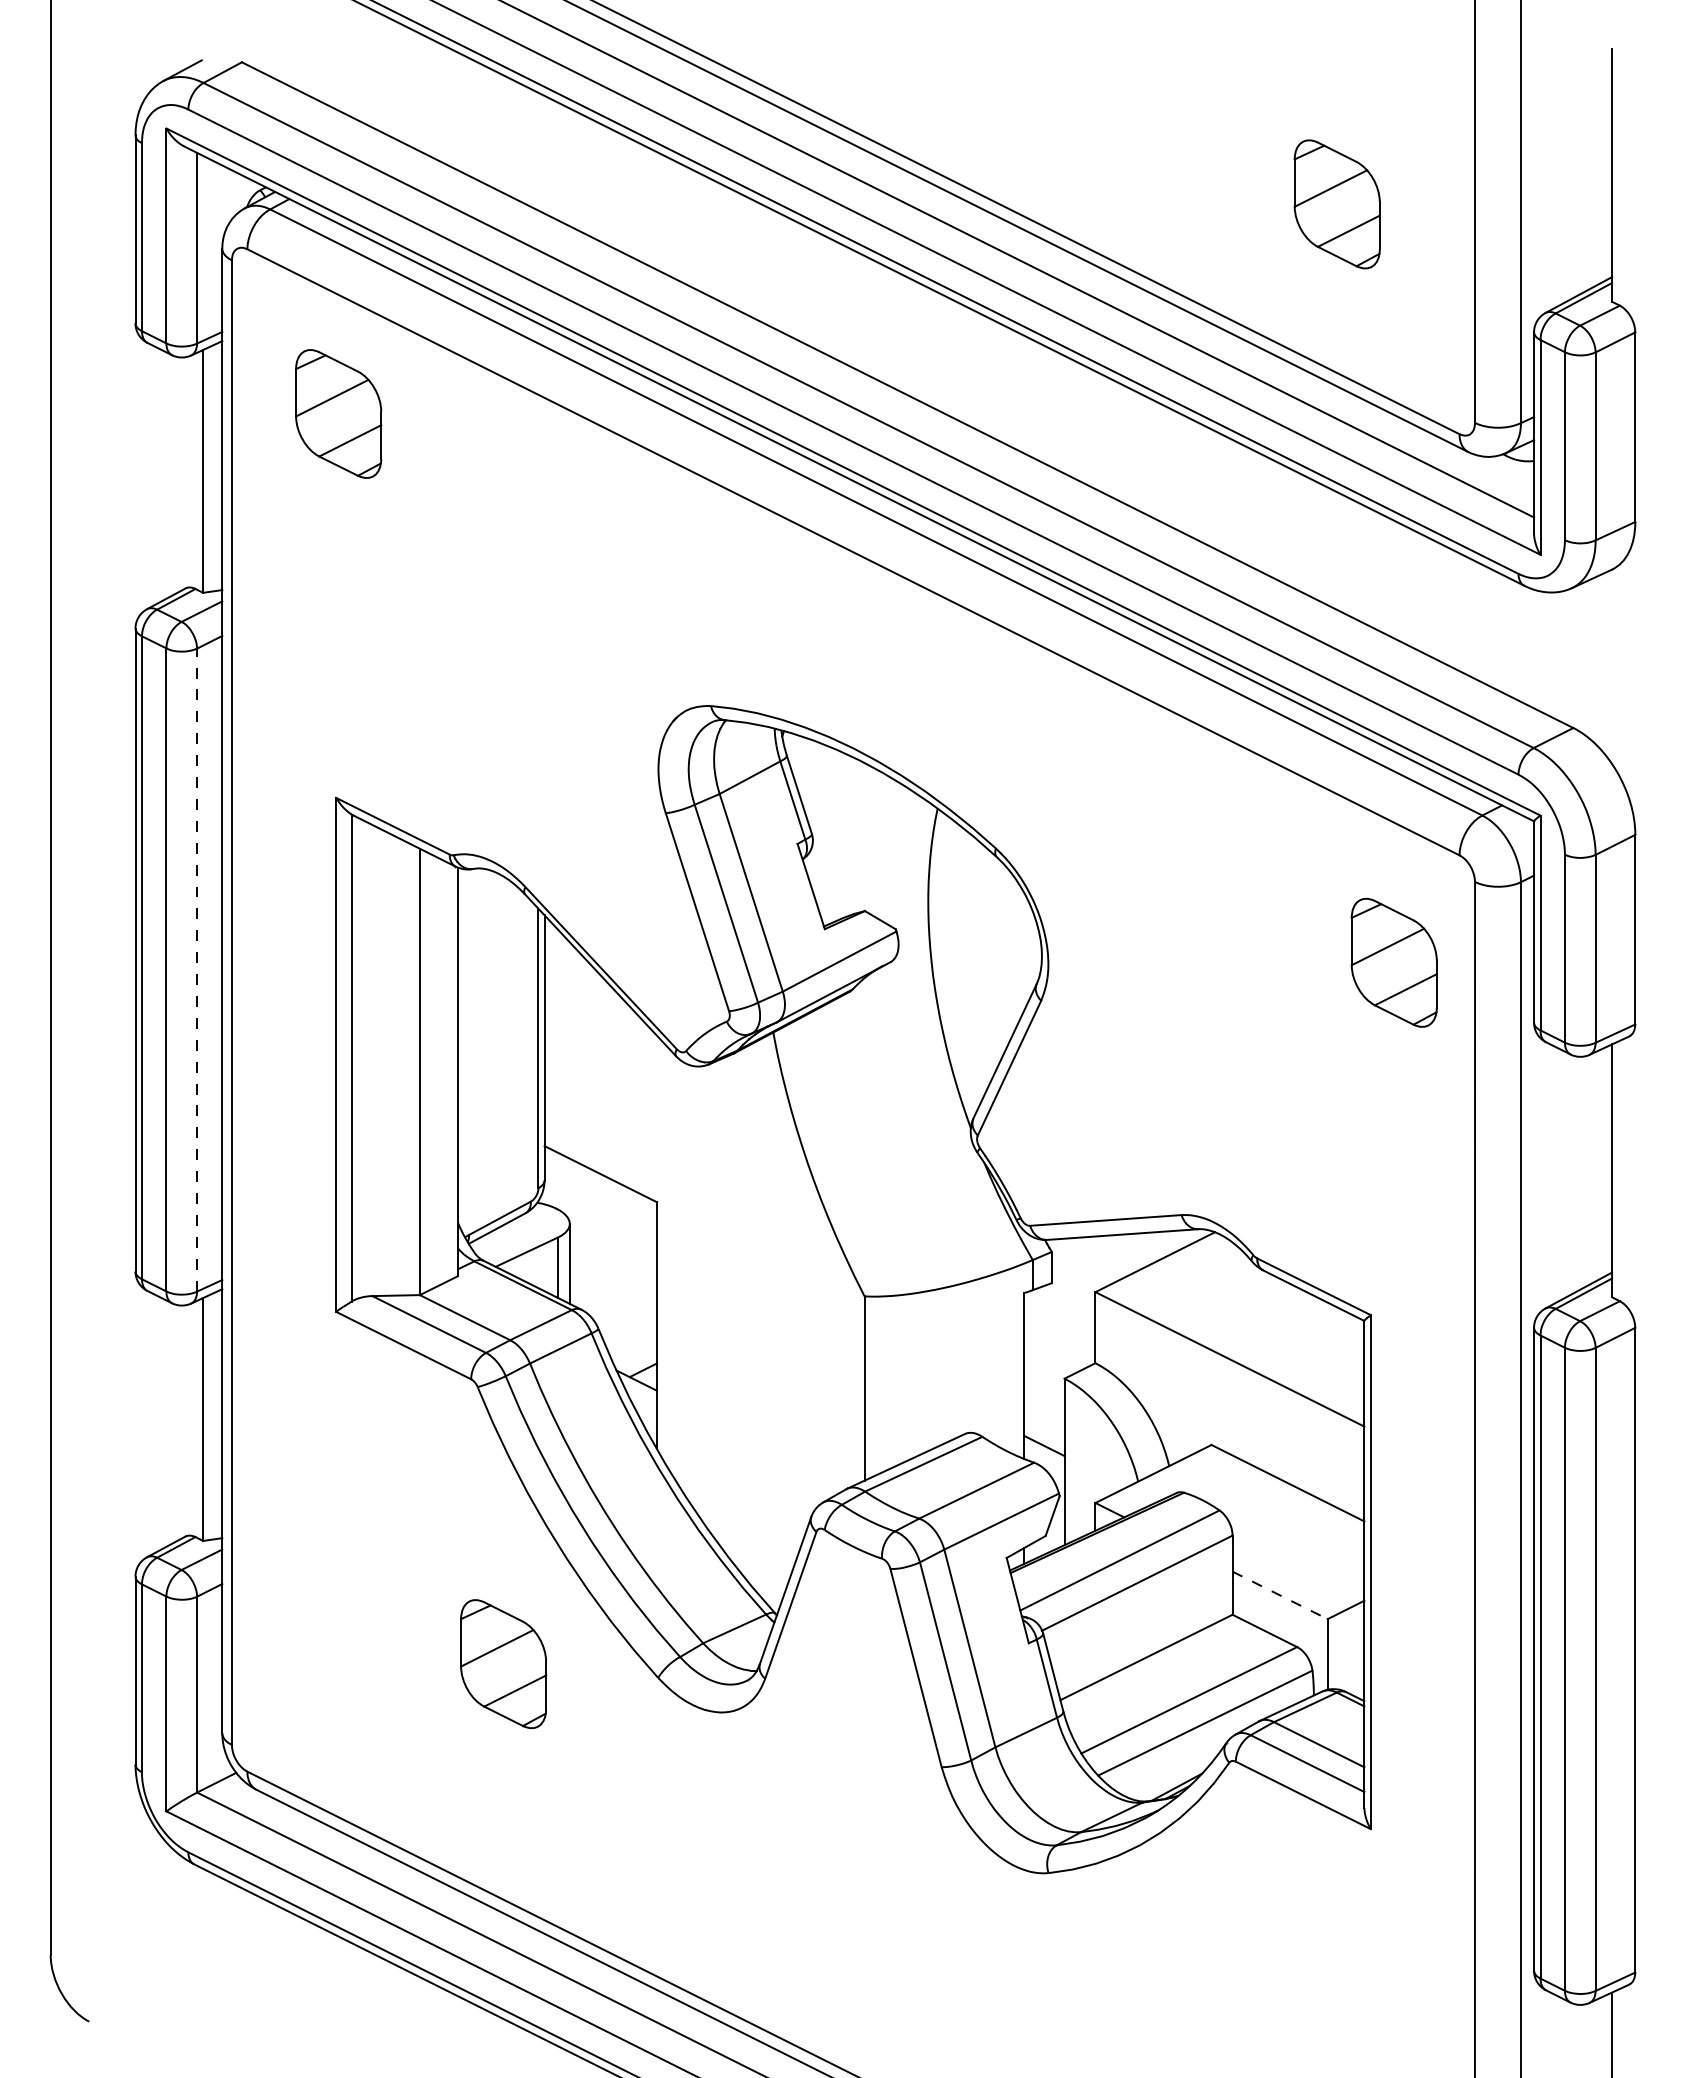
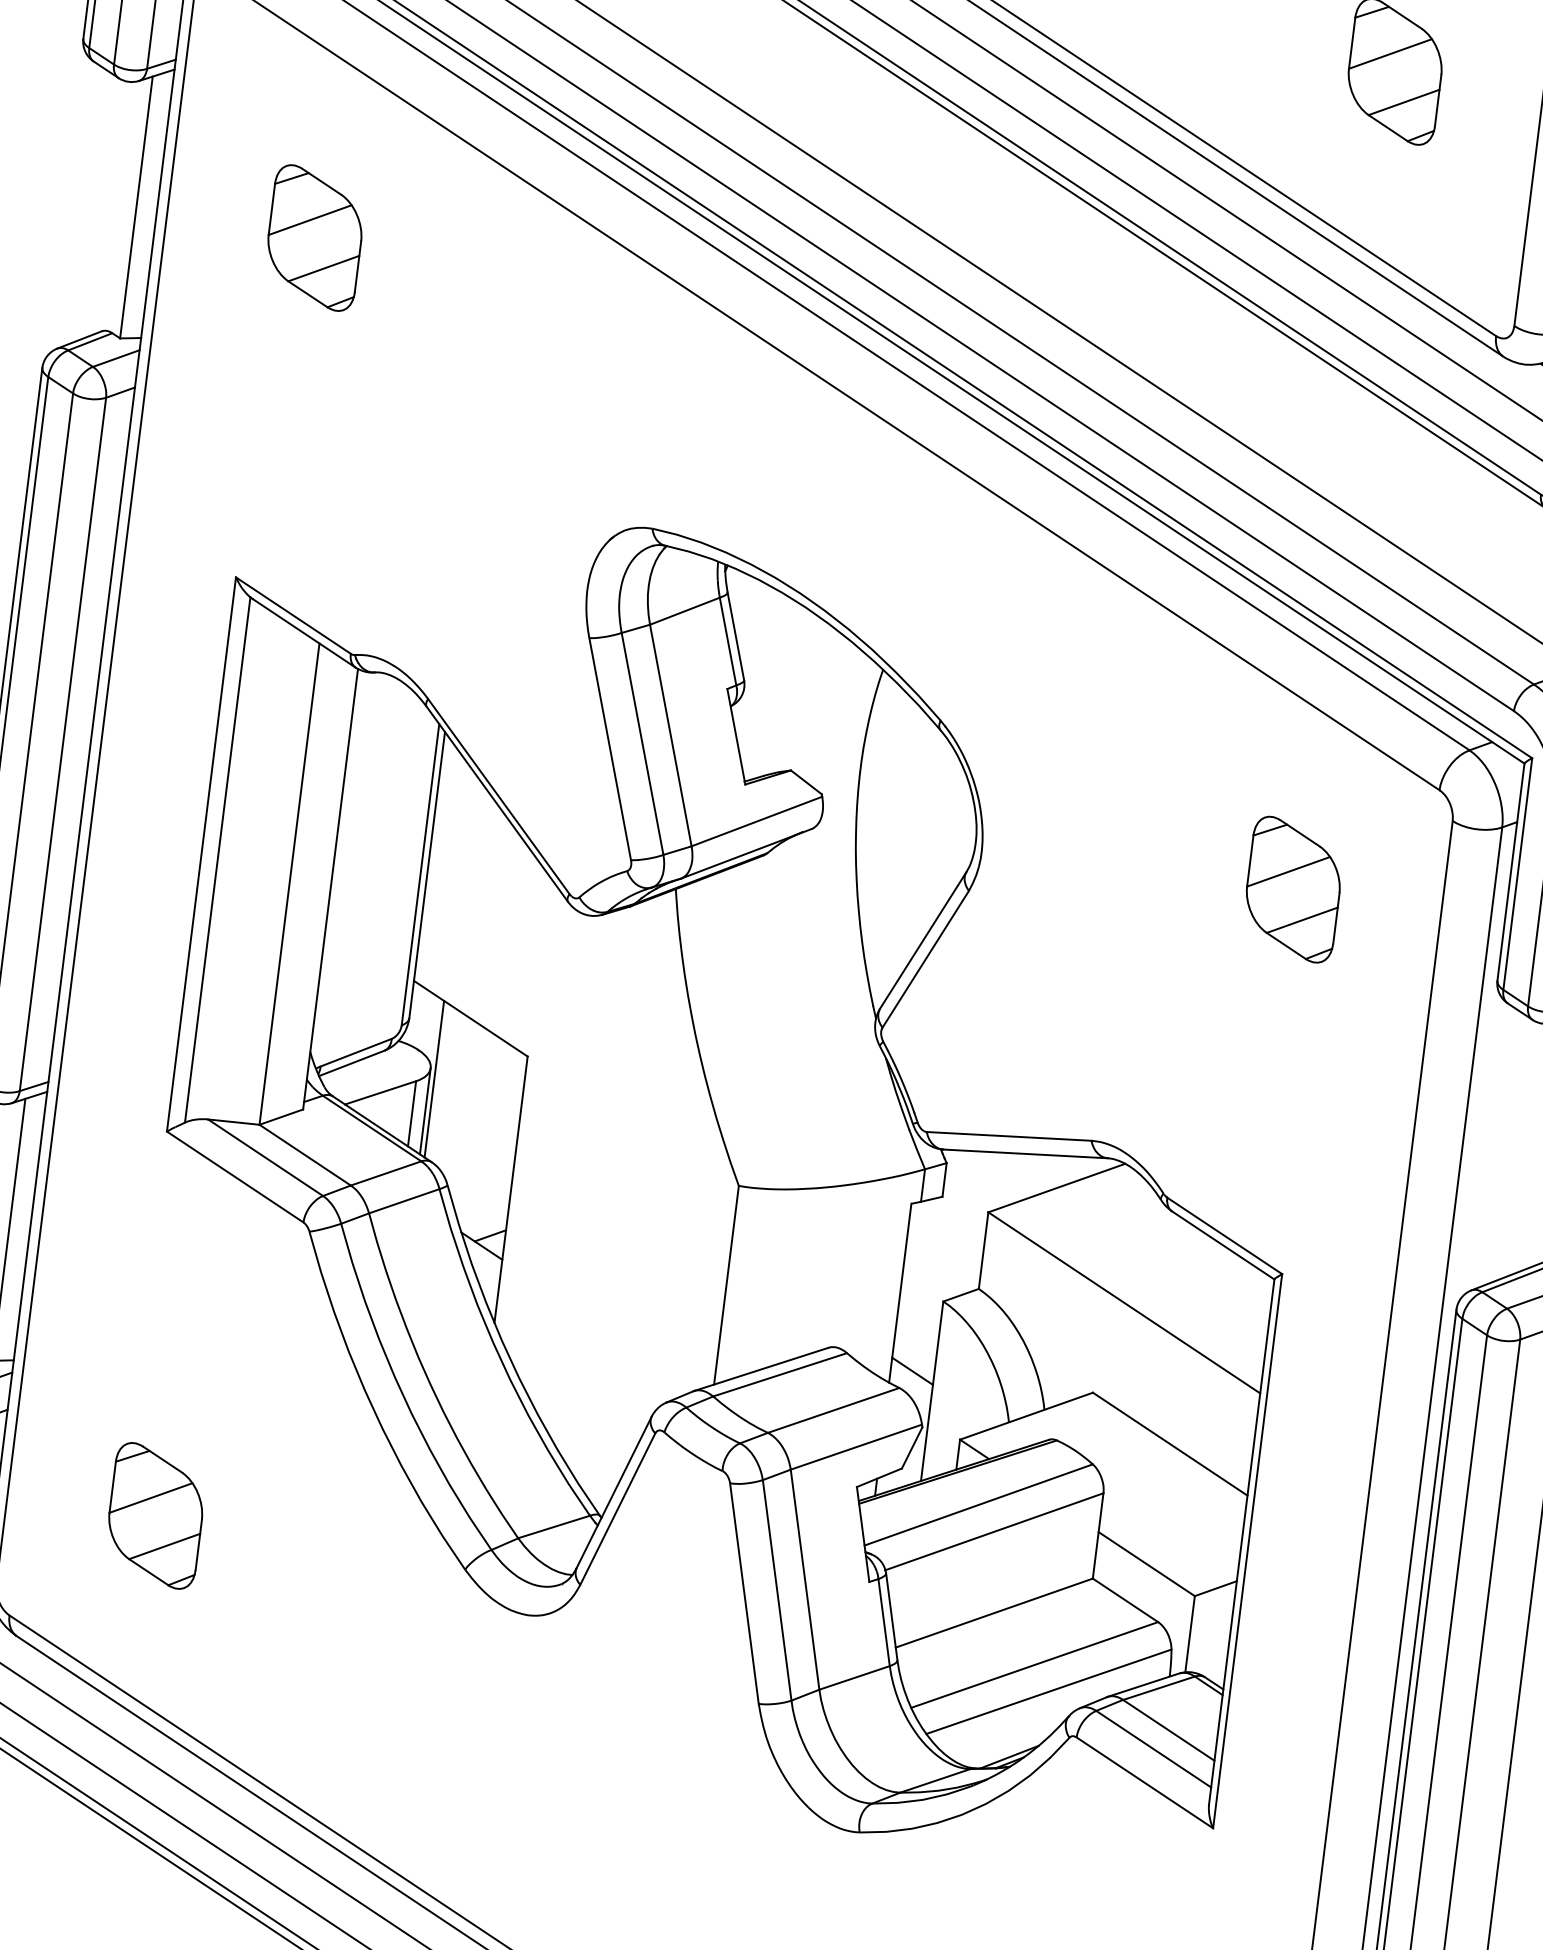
part: (338, 413) -> (314, 237), moved
part: (1393, 962) -> (1292, 889), moved
line: (197, 969) -> (63, 743), dashed -> solid
line: (574, 1233) -> (434, 1079), added
line: (1280, 1595) -> (1147, 1564), dashed -> solid
part: (503, 1663) -> (155, 1515), moved

